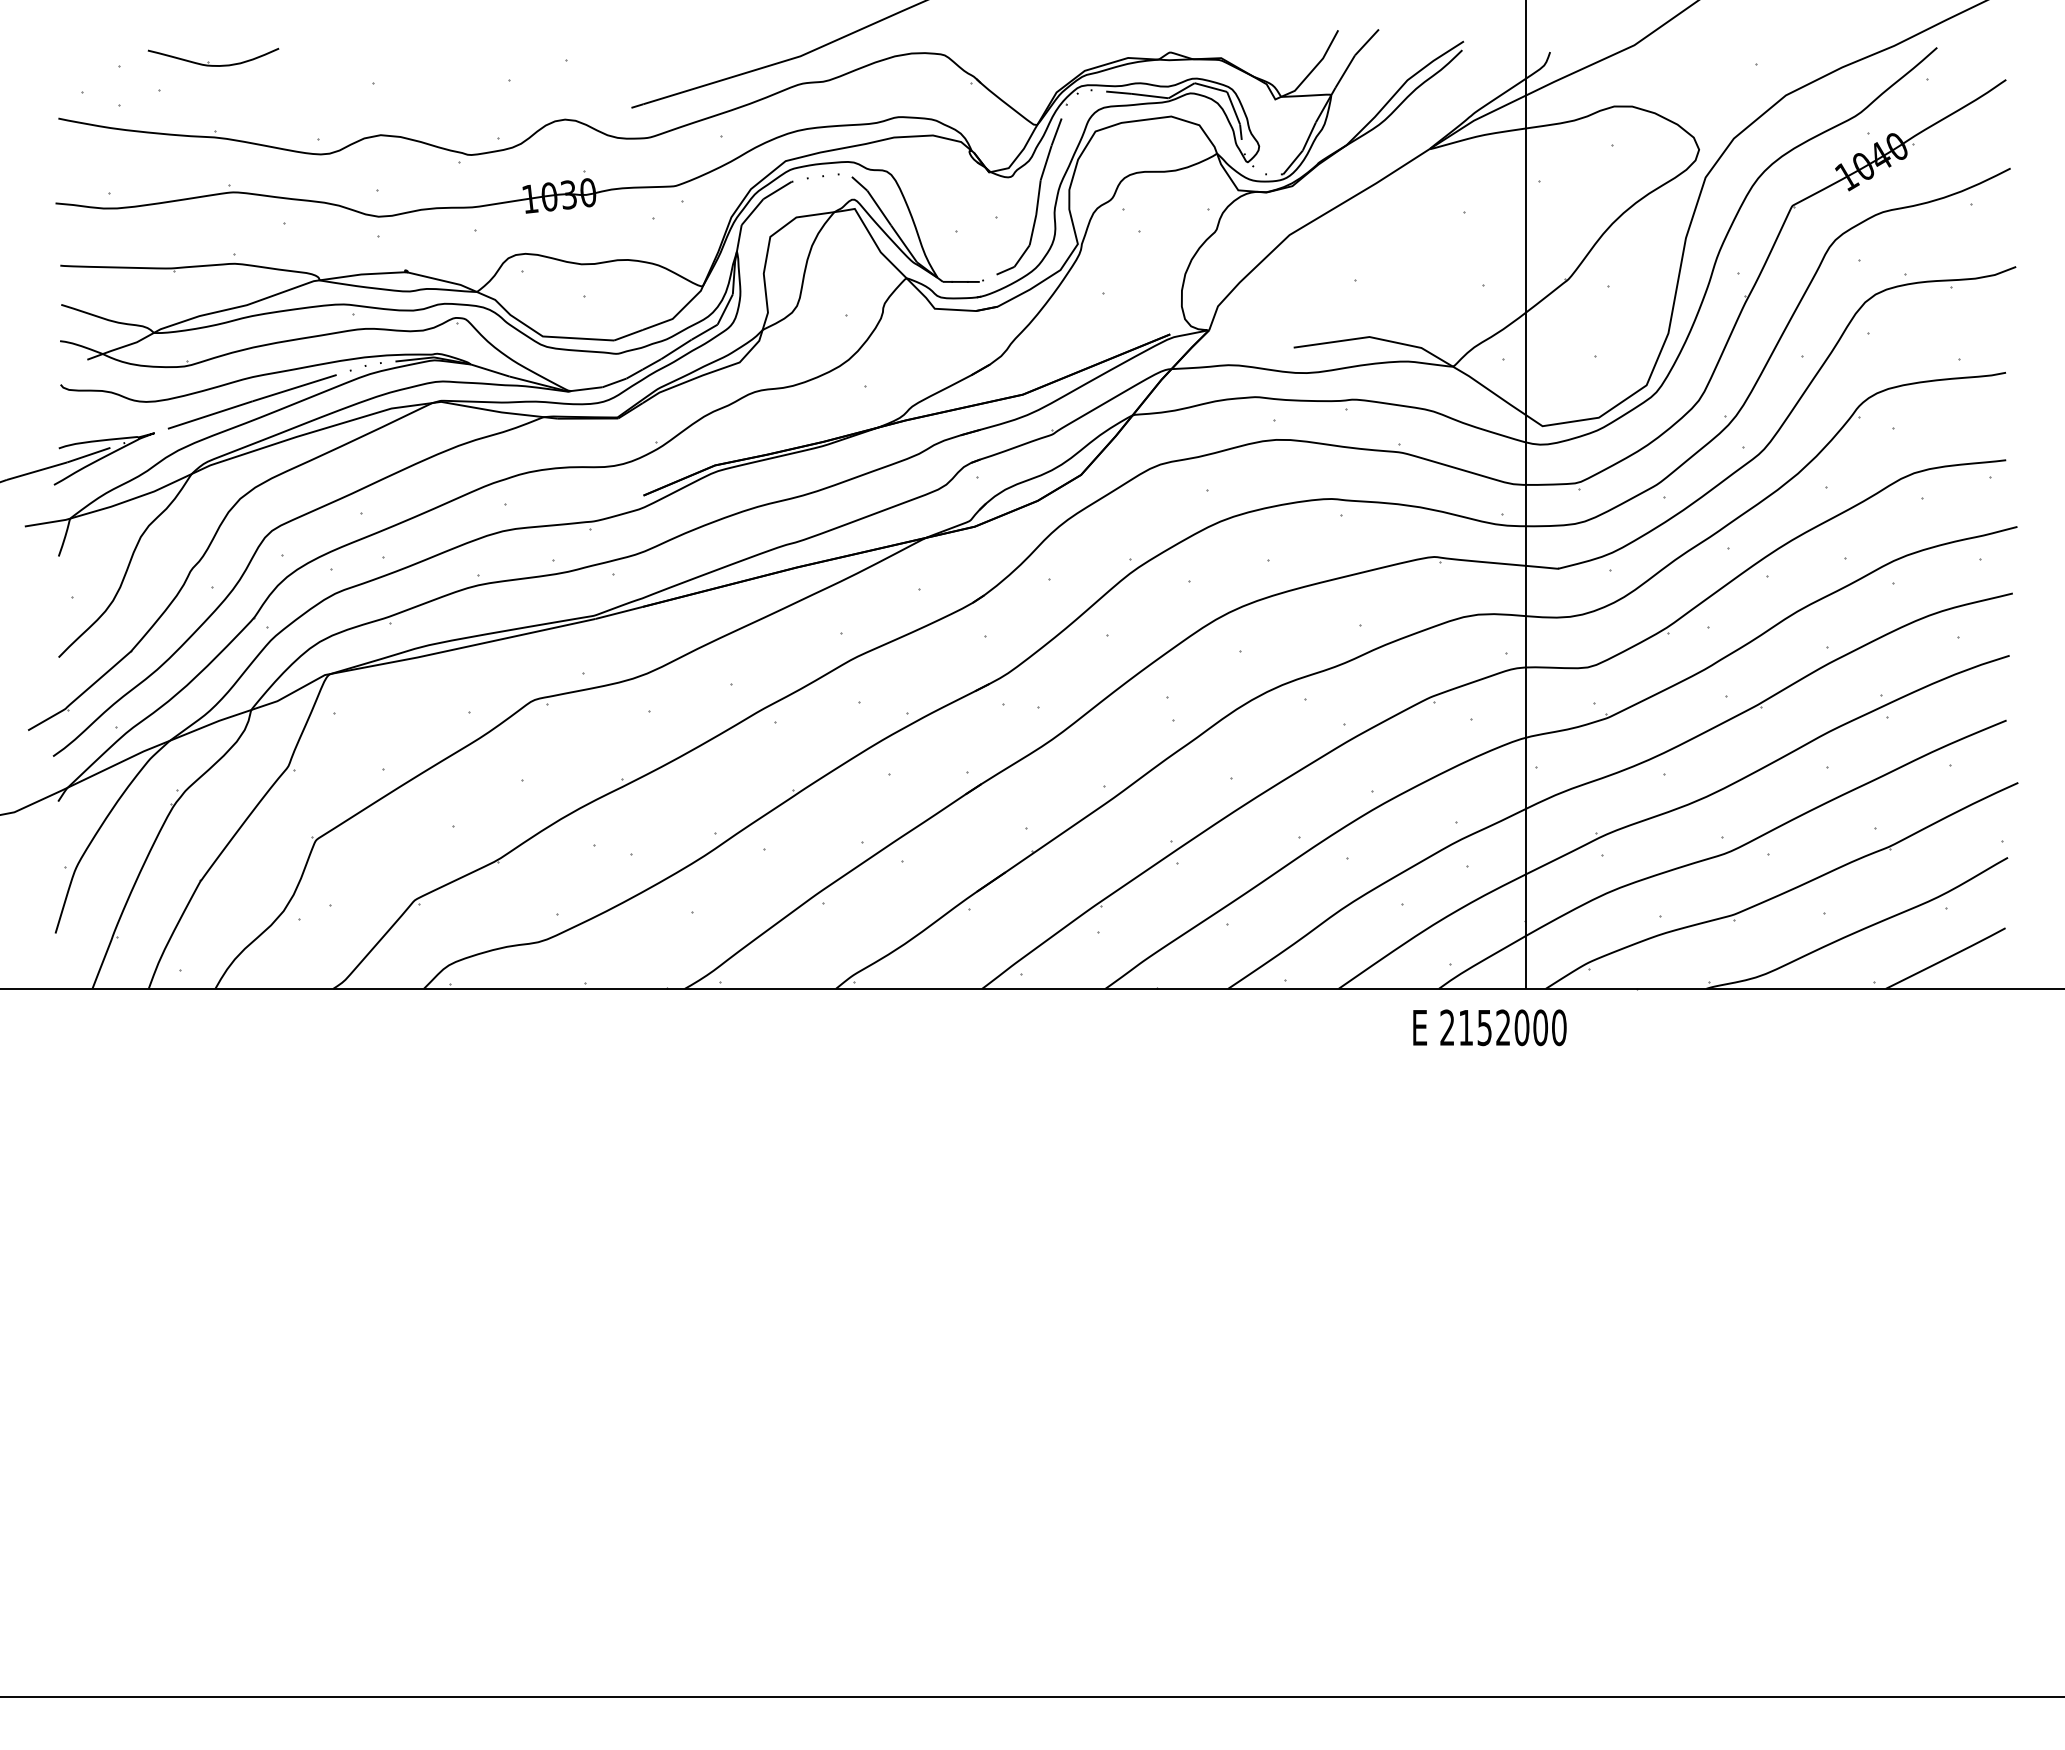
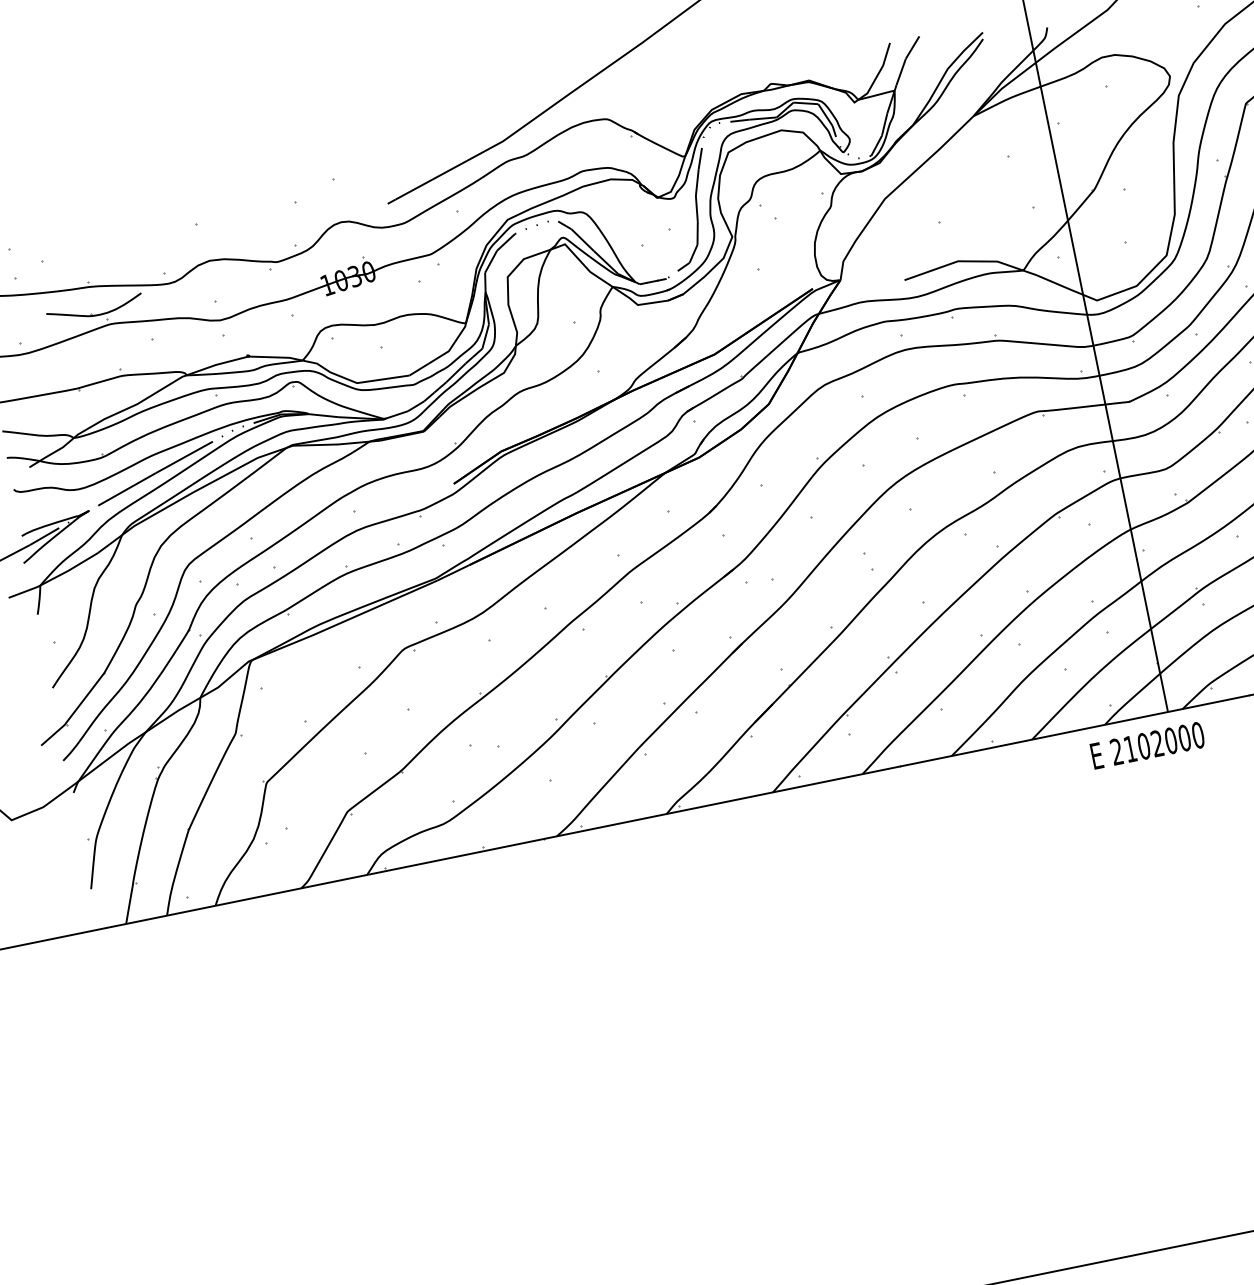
part: (208, 61) -> (91, 312), moved
text: (1484, 1027) -> (1143, 746), 2152000 -> 2102000

